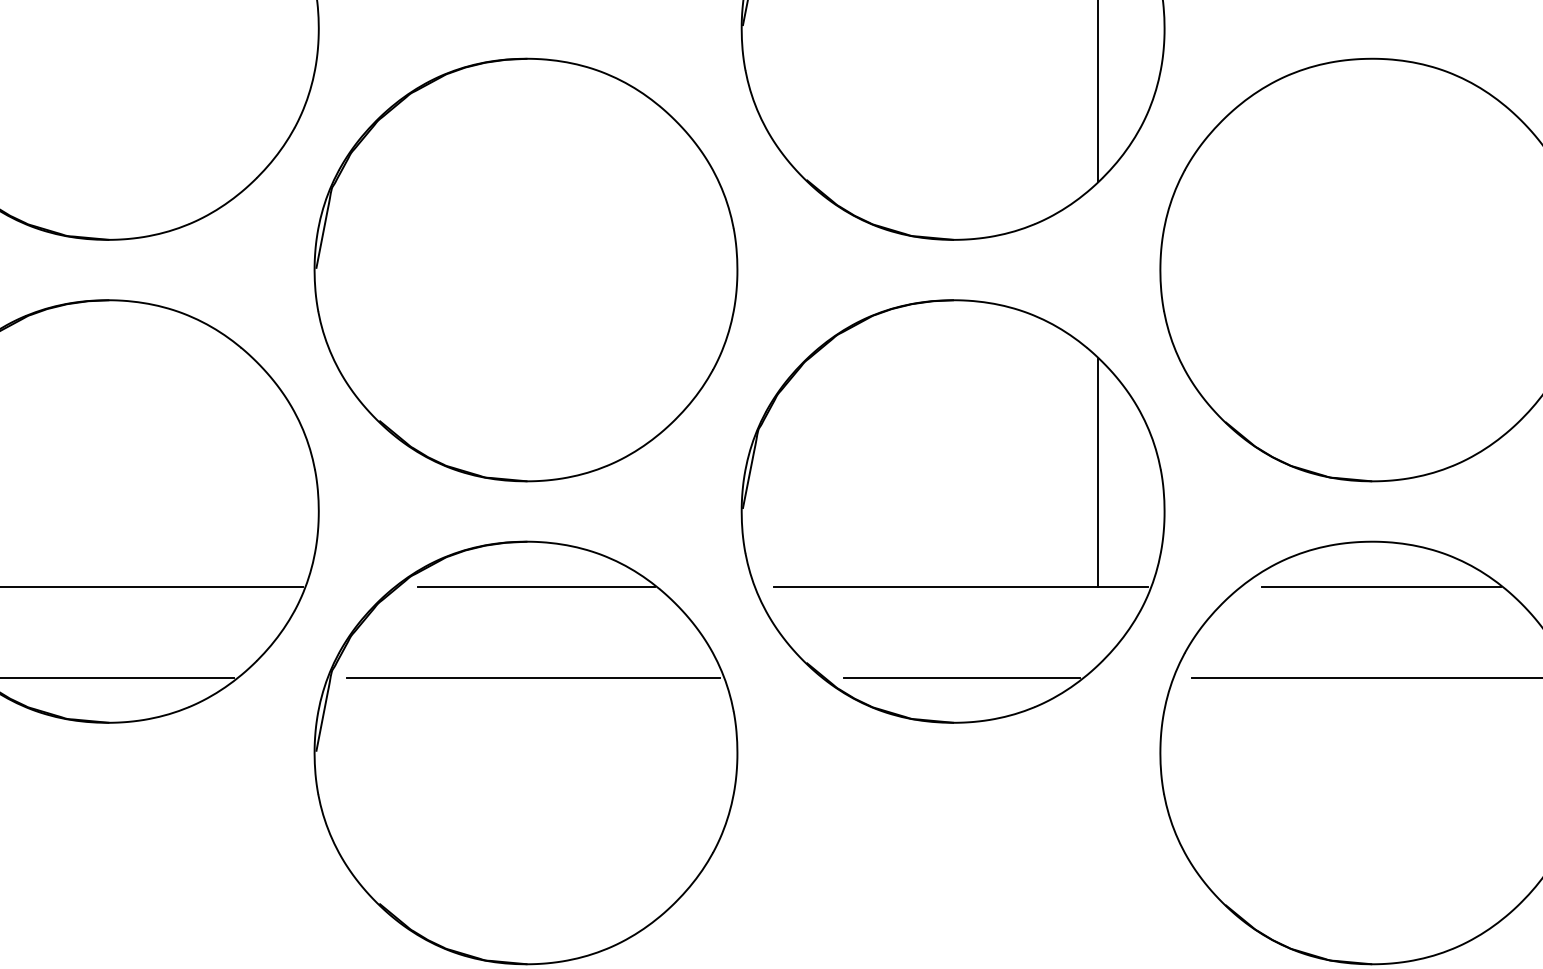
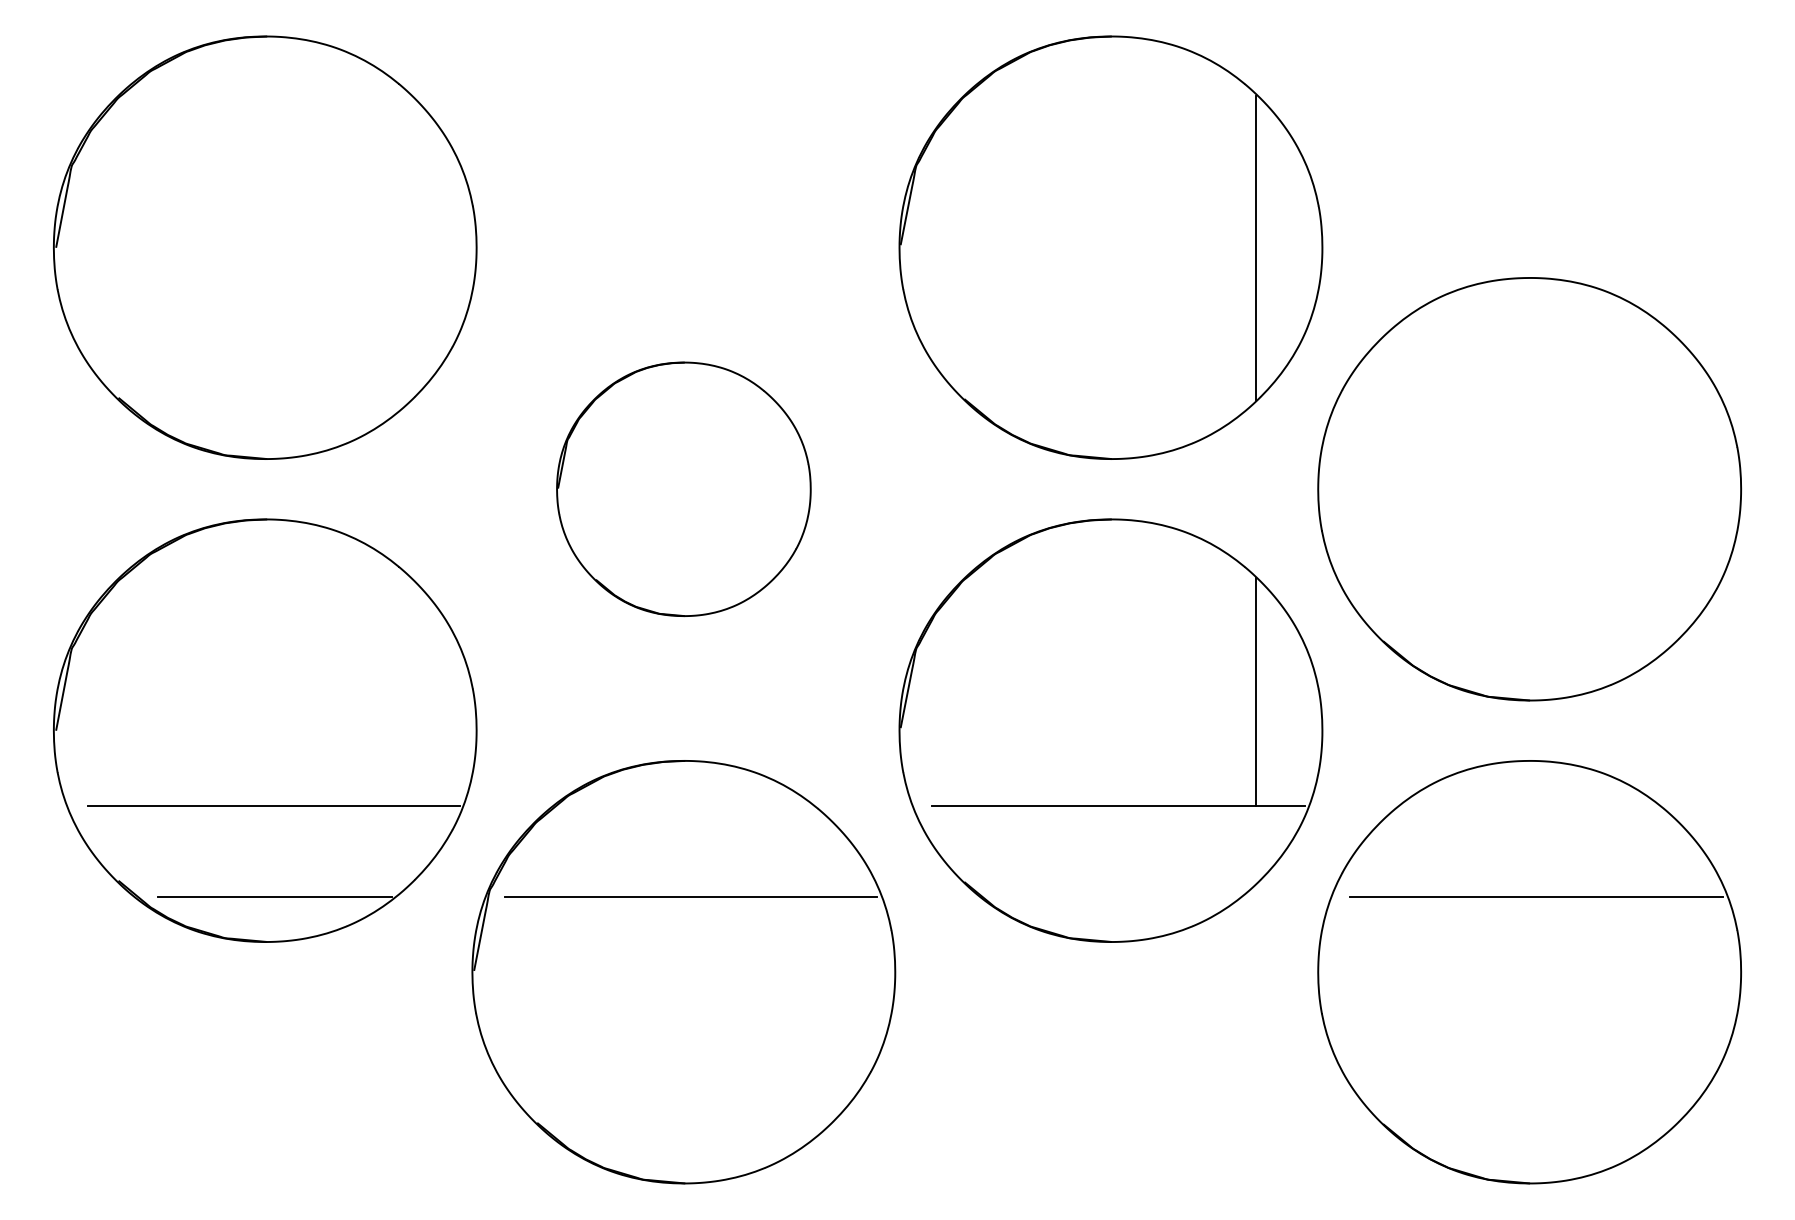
part: (525, 270) -> (683, 489), size x0.6
line: (535, 587) -> (693, 806), removed
line: (1381, 587) -> (1539, 806), removed
line: (961, 677) -> (1119, 896), removed

